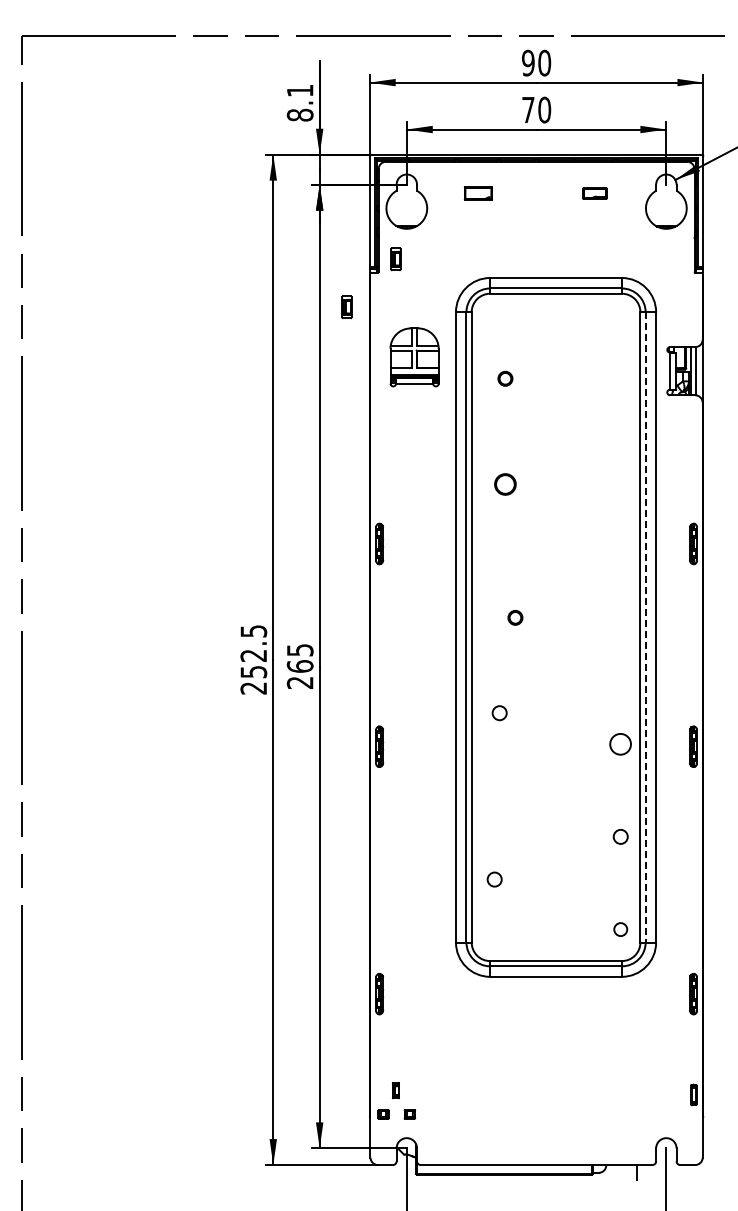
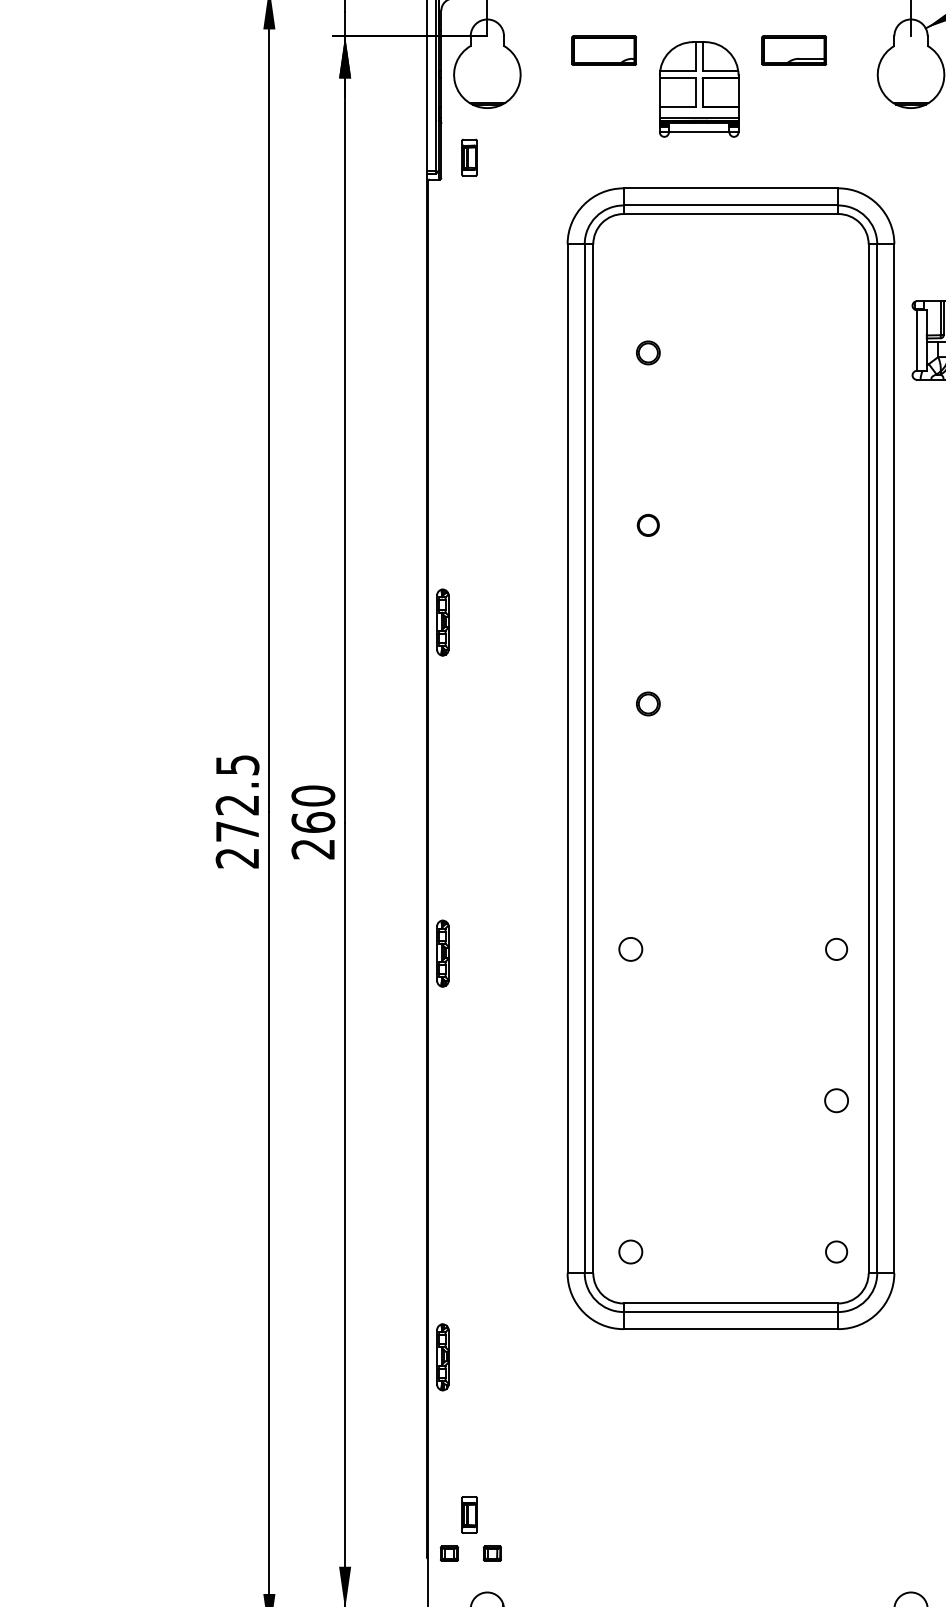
part: (478, 193) -> (604, 50), size x1.43
part: (594, 193) -> (793, 50), size x1.67
part: (346, 307) -> (388, 236), removed
part: (414, 357) -> (699, 89), moved
circle: (505, 484) -> (648, 525), size x0.62
circle: (515, 617) -> (648, 703), moved
line: (645, 627) -> (876, 758), dashed -> solid
text: (299, 649) -> (312, 794), 265 -> 260
text: (253, 672) -> (237, 832), 252.5 -> 272.5
circle: (499, 713) -> (630, 949), moved
circle: (620, 743) -> (836, 948), size x0.62
circle: (494, 879) -> (630, 1251), moved
part: (395, 1090) -> (468, 1514), size x1.43

